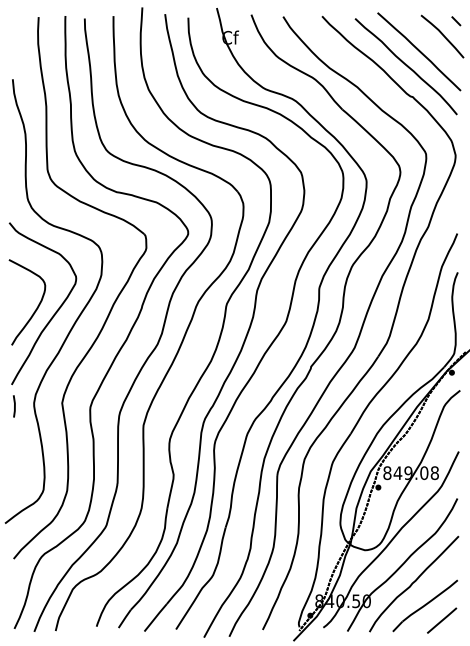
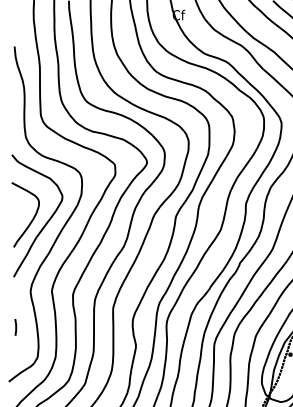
line: (14, 406) -> (15, 327), moved

